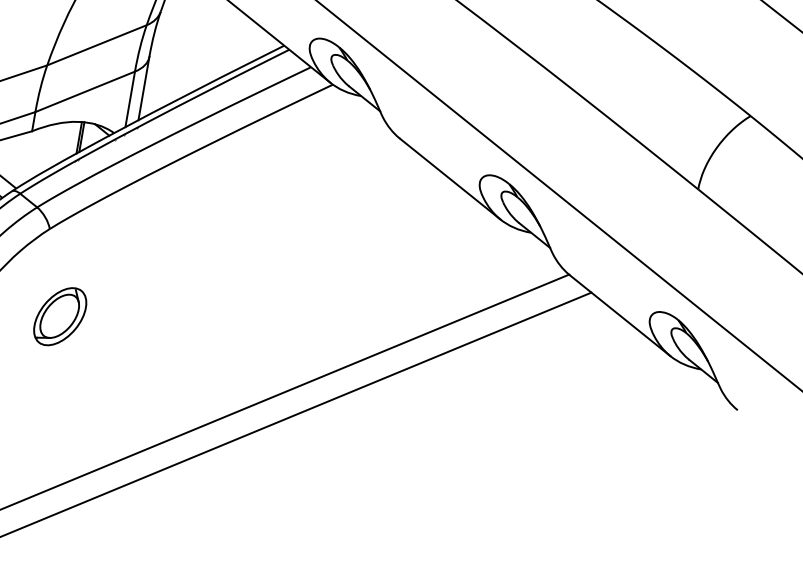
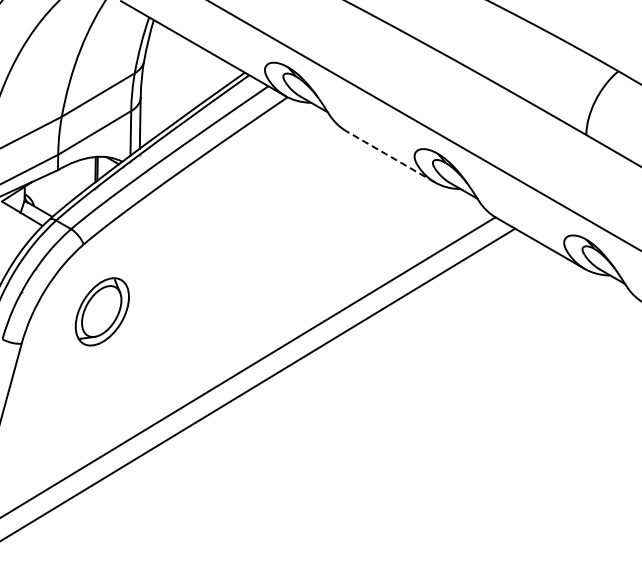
line: (449, 178) -> (390, 156), solid -> dashed
part: (60, 316) -> (102, 311), size x1.4

